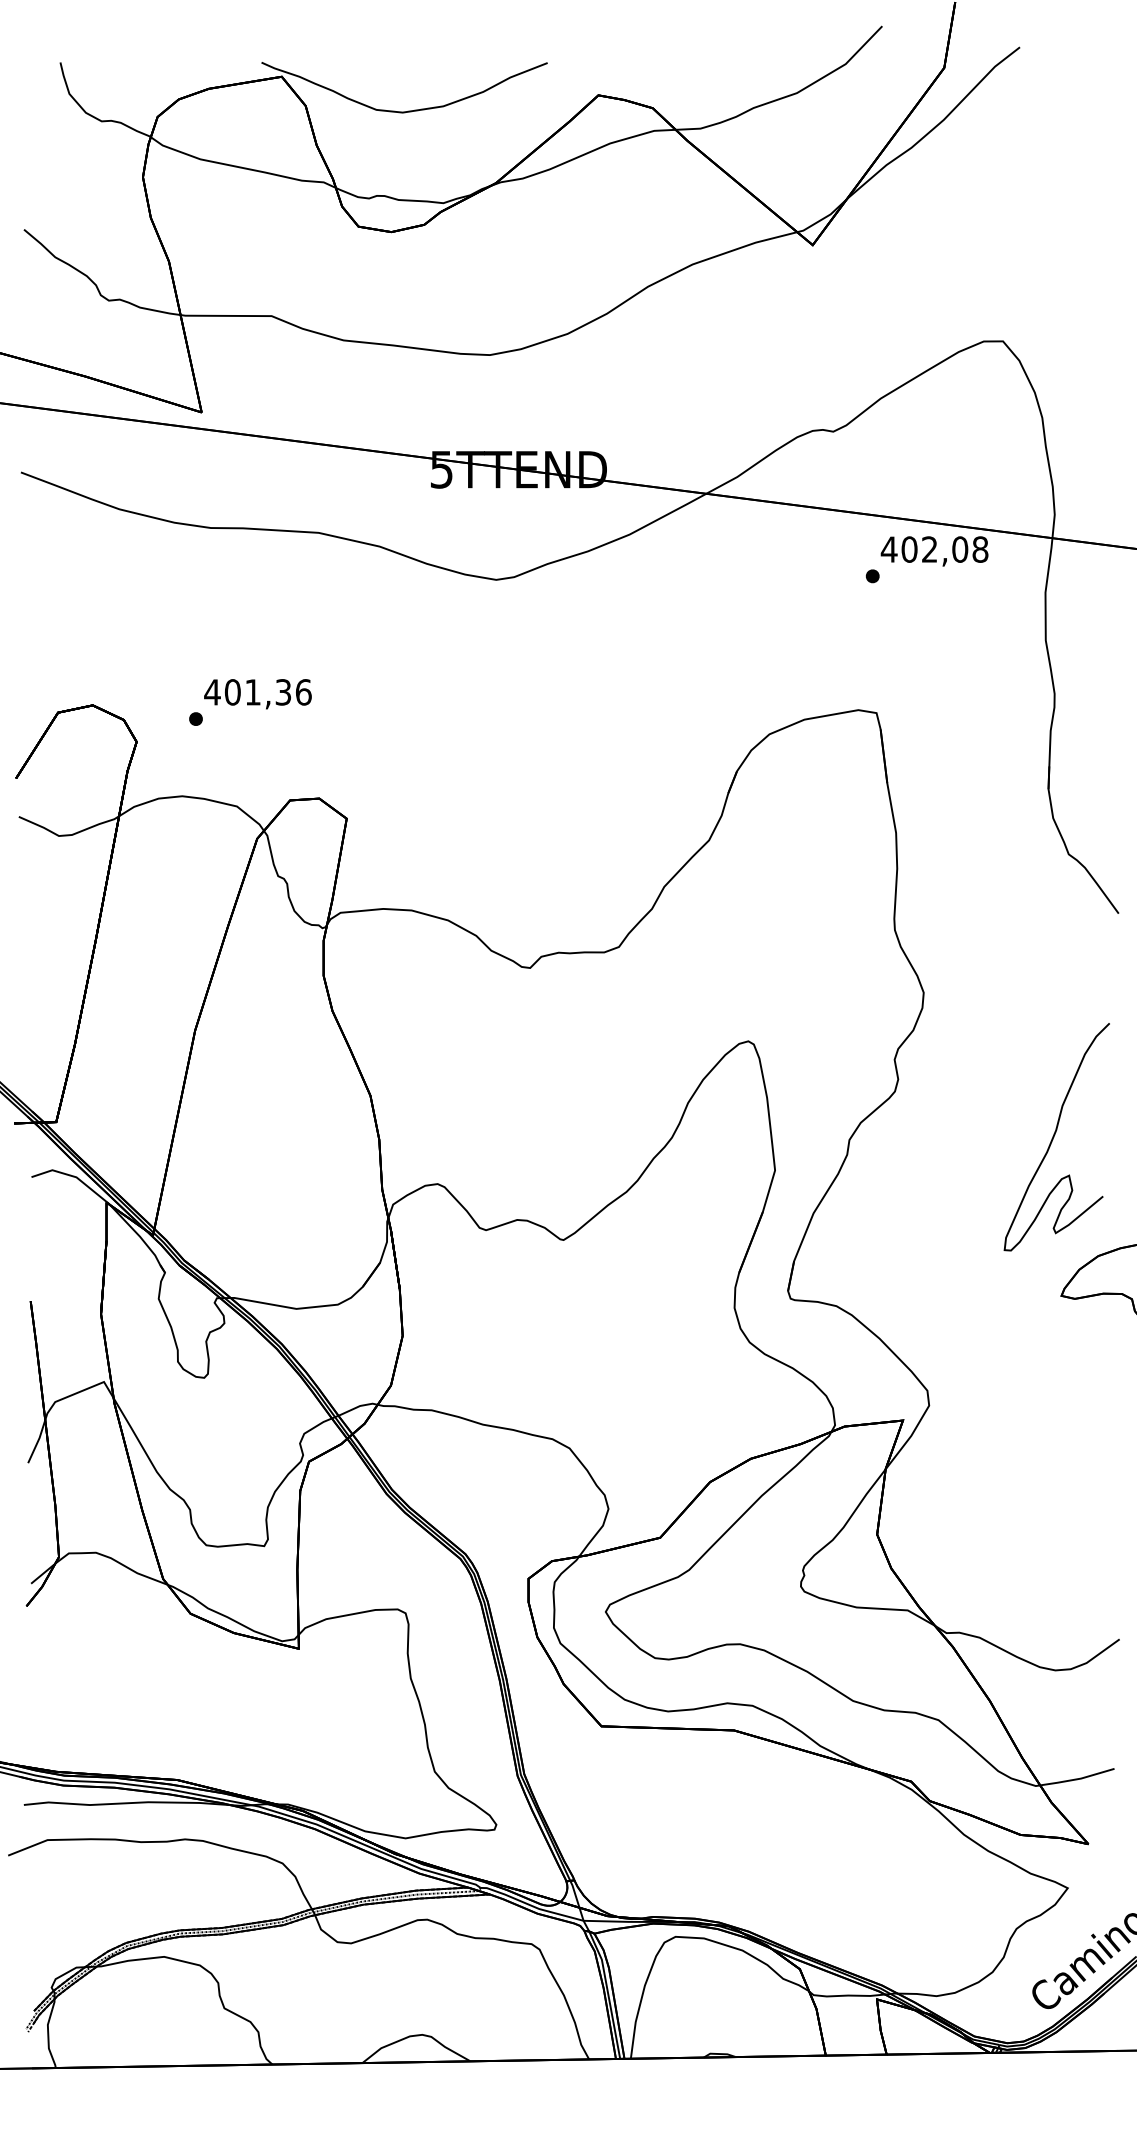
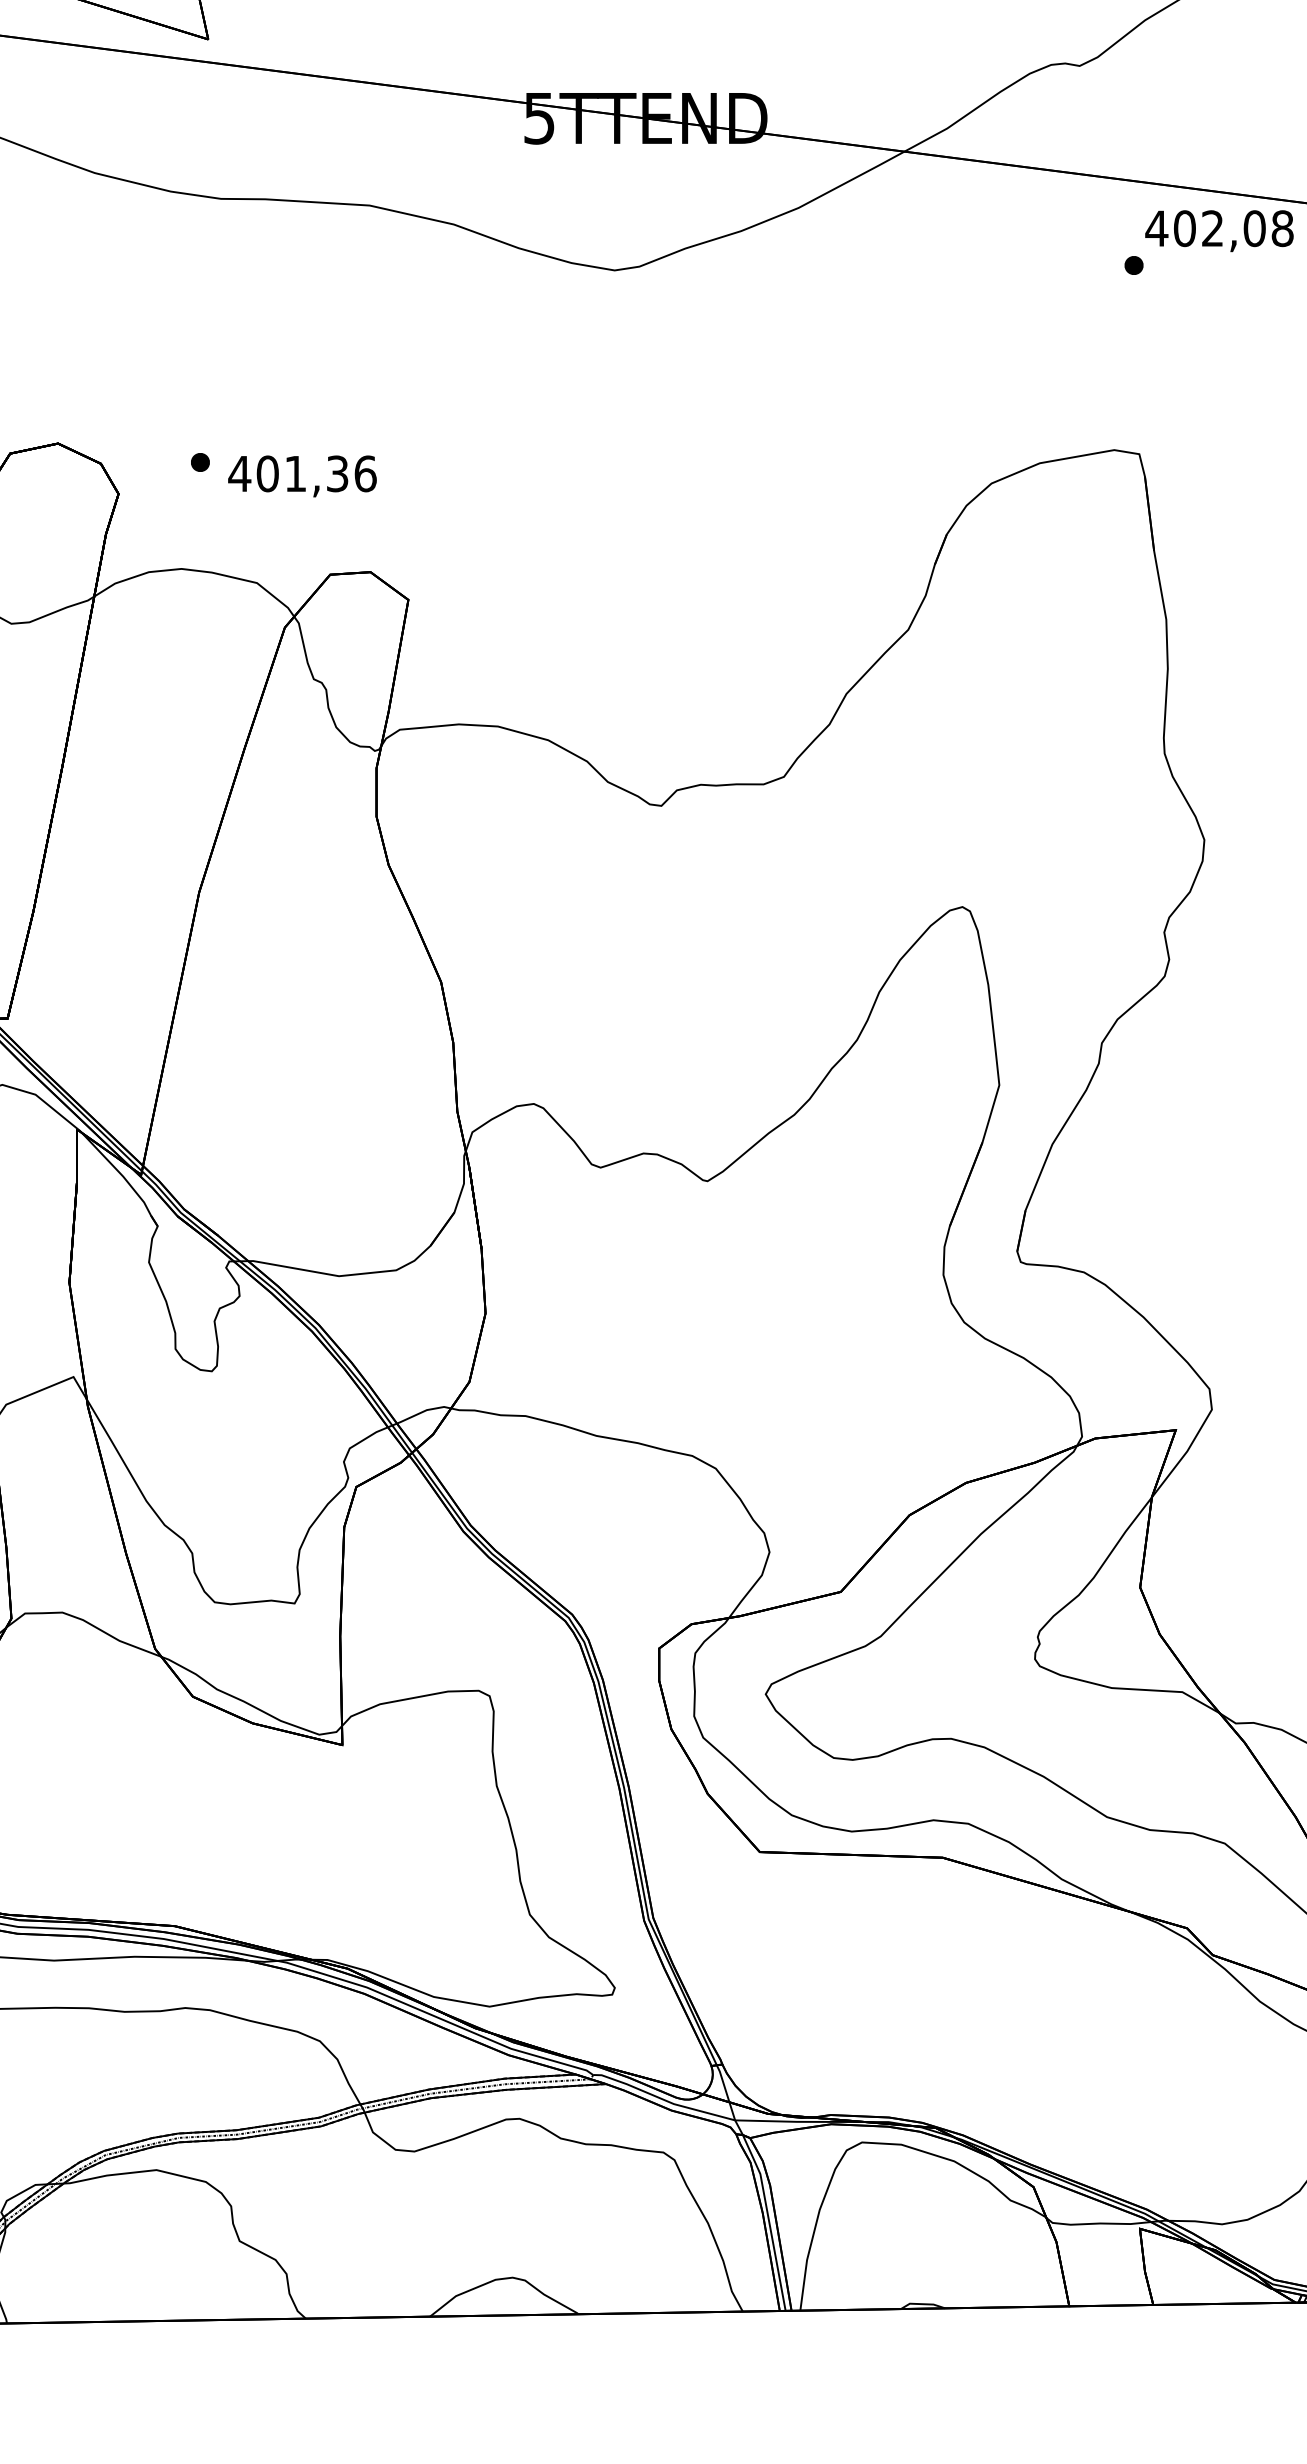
text: (257, 694) -> (301, 476), moved

